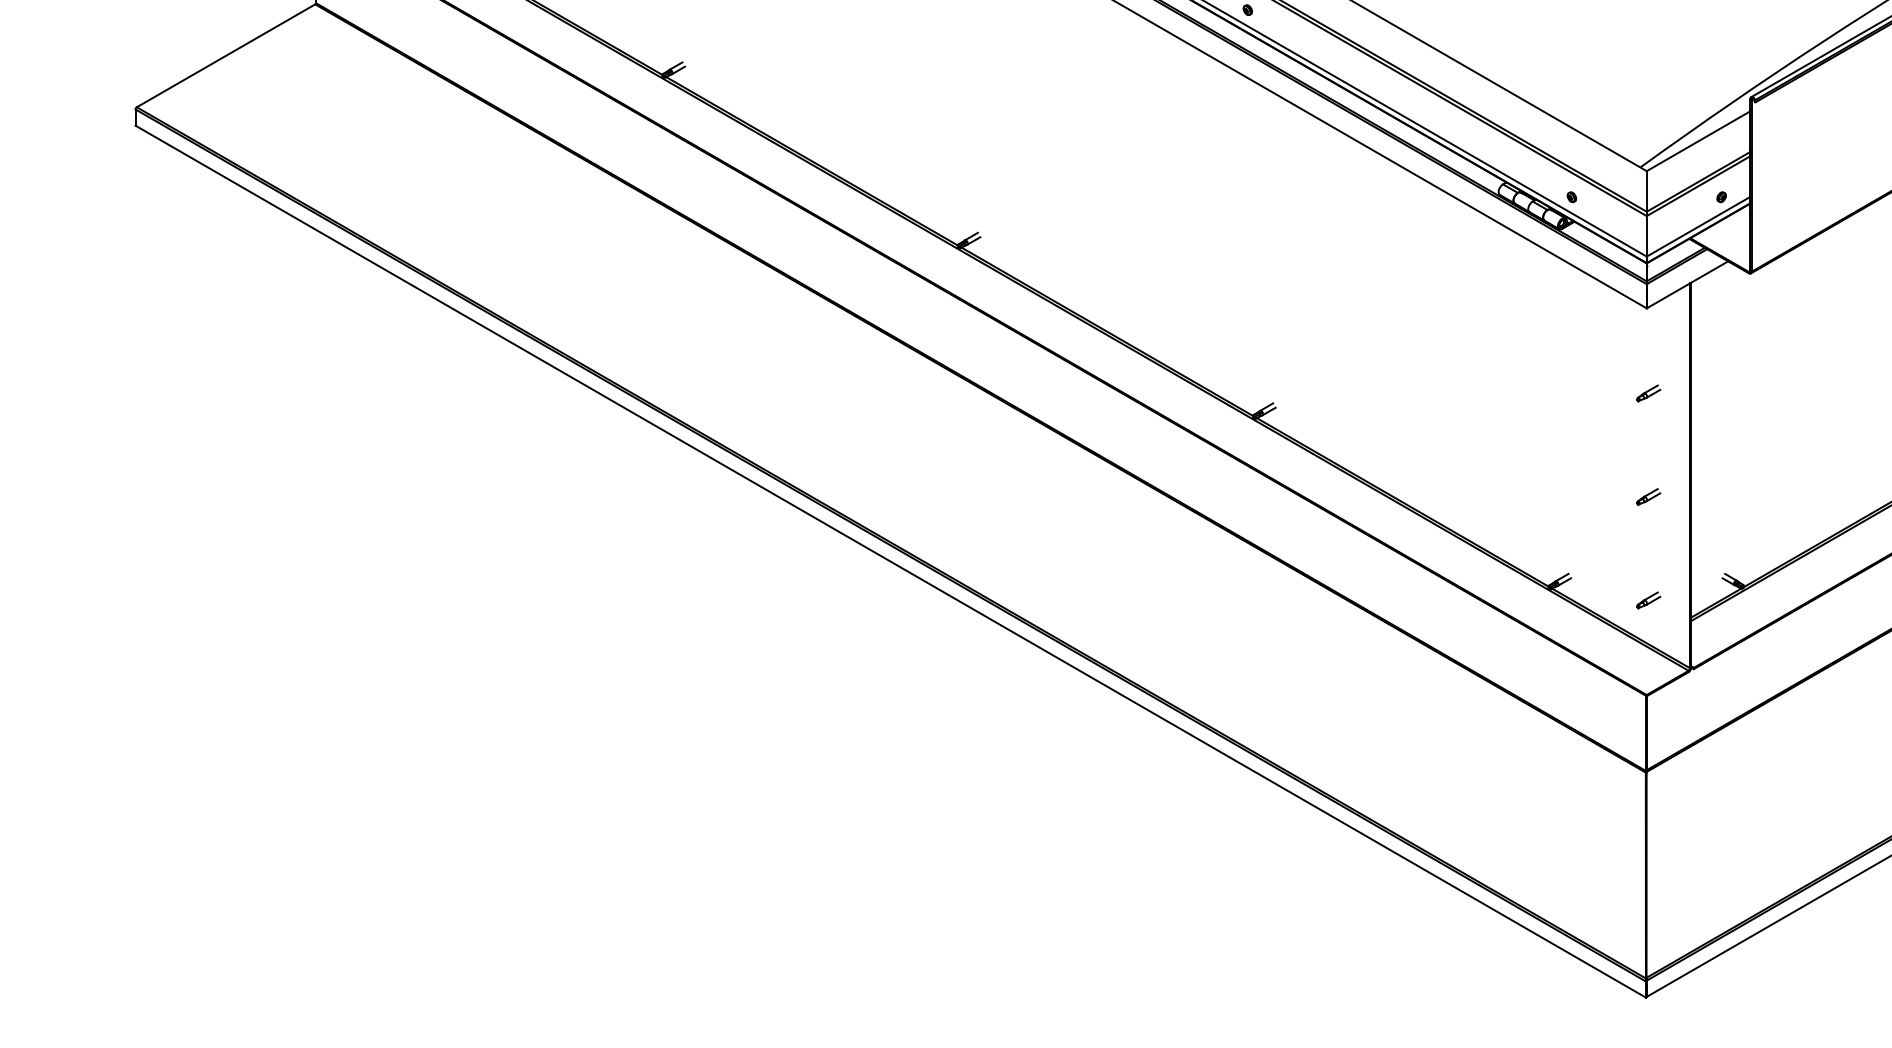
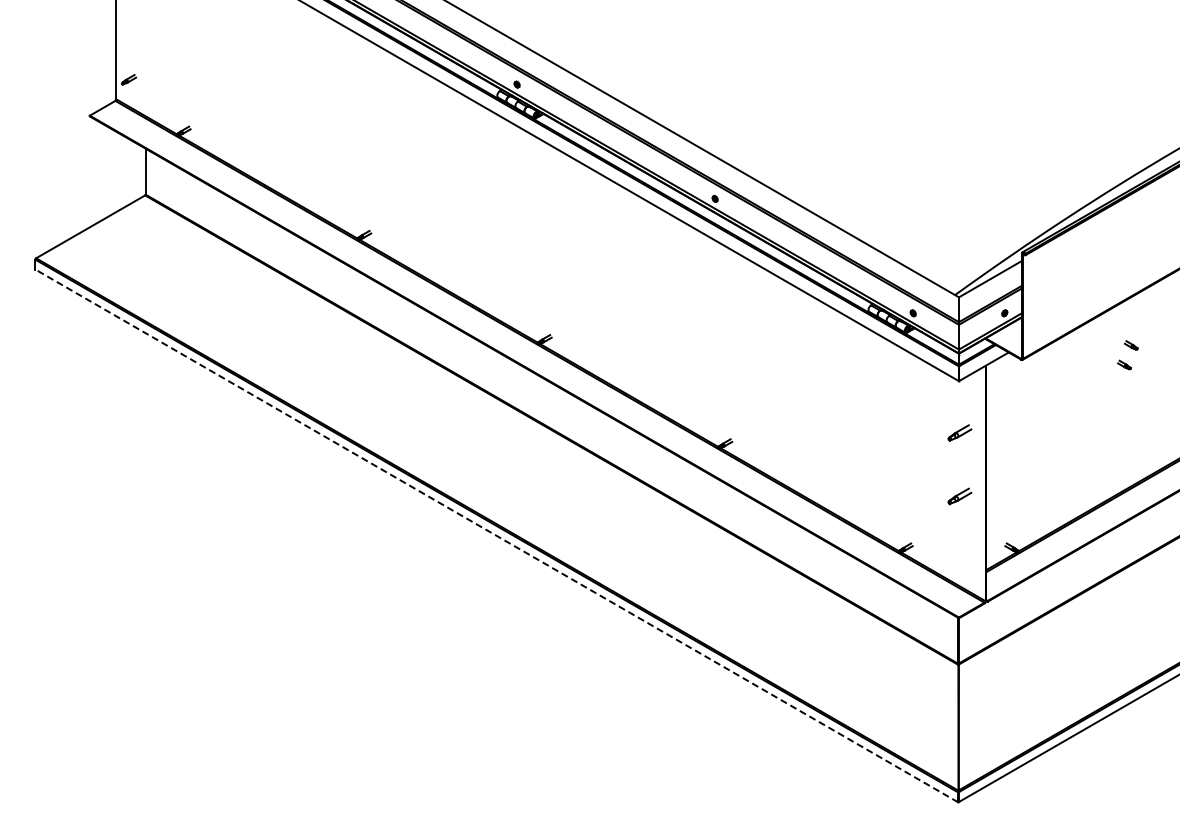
part: (1649, 393) -> (960, 433), size x1.6
part: (1649, 497) -> (960, 496), size x1.6
line: (890, 560) -> (496, 535), solid -> dashed
part: (1649, 600) -> (960, 559), removed

